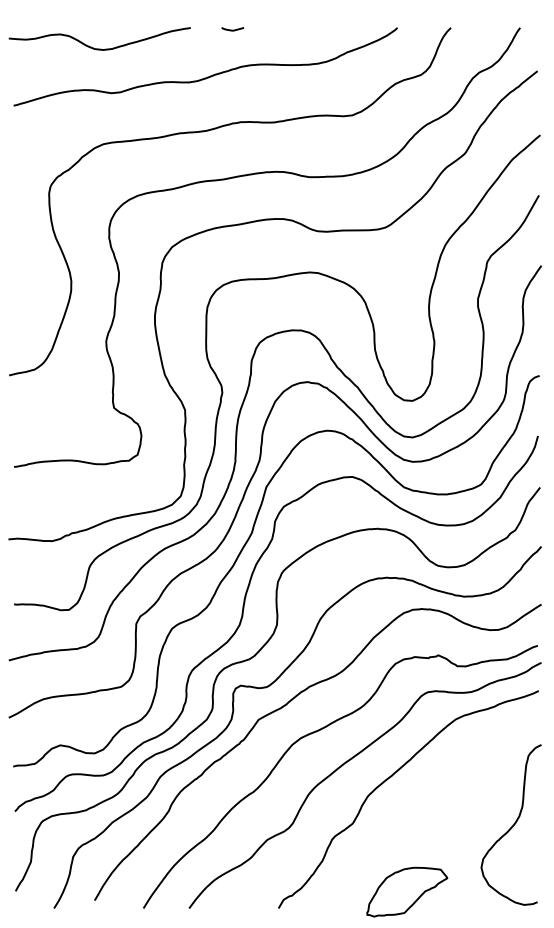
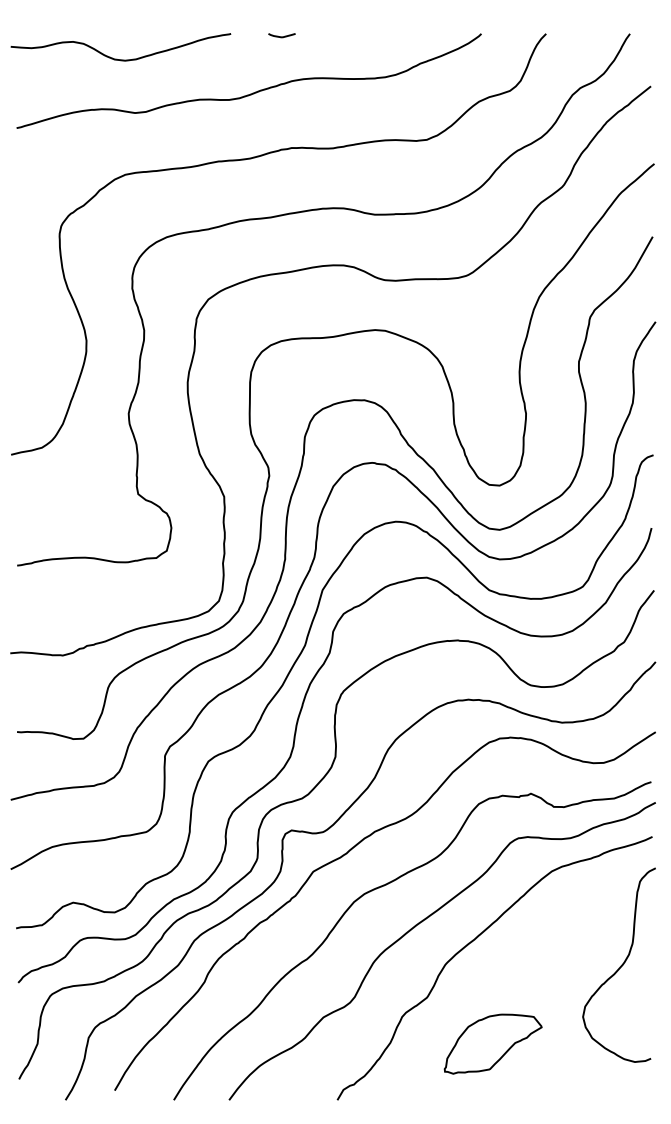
curve: (512, 825) -> (620, 965), moved
part: (407, 891) -> (493, 1043), moved

